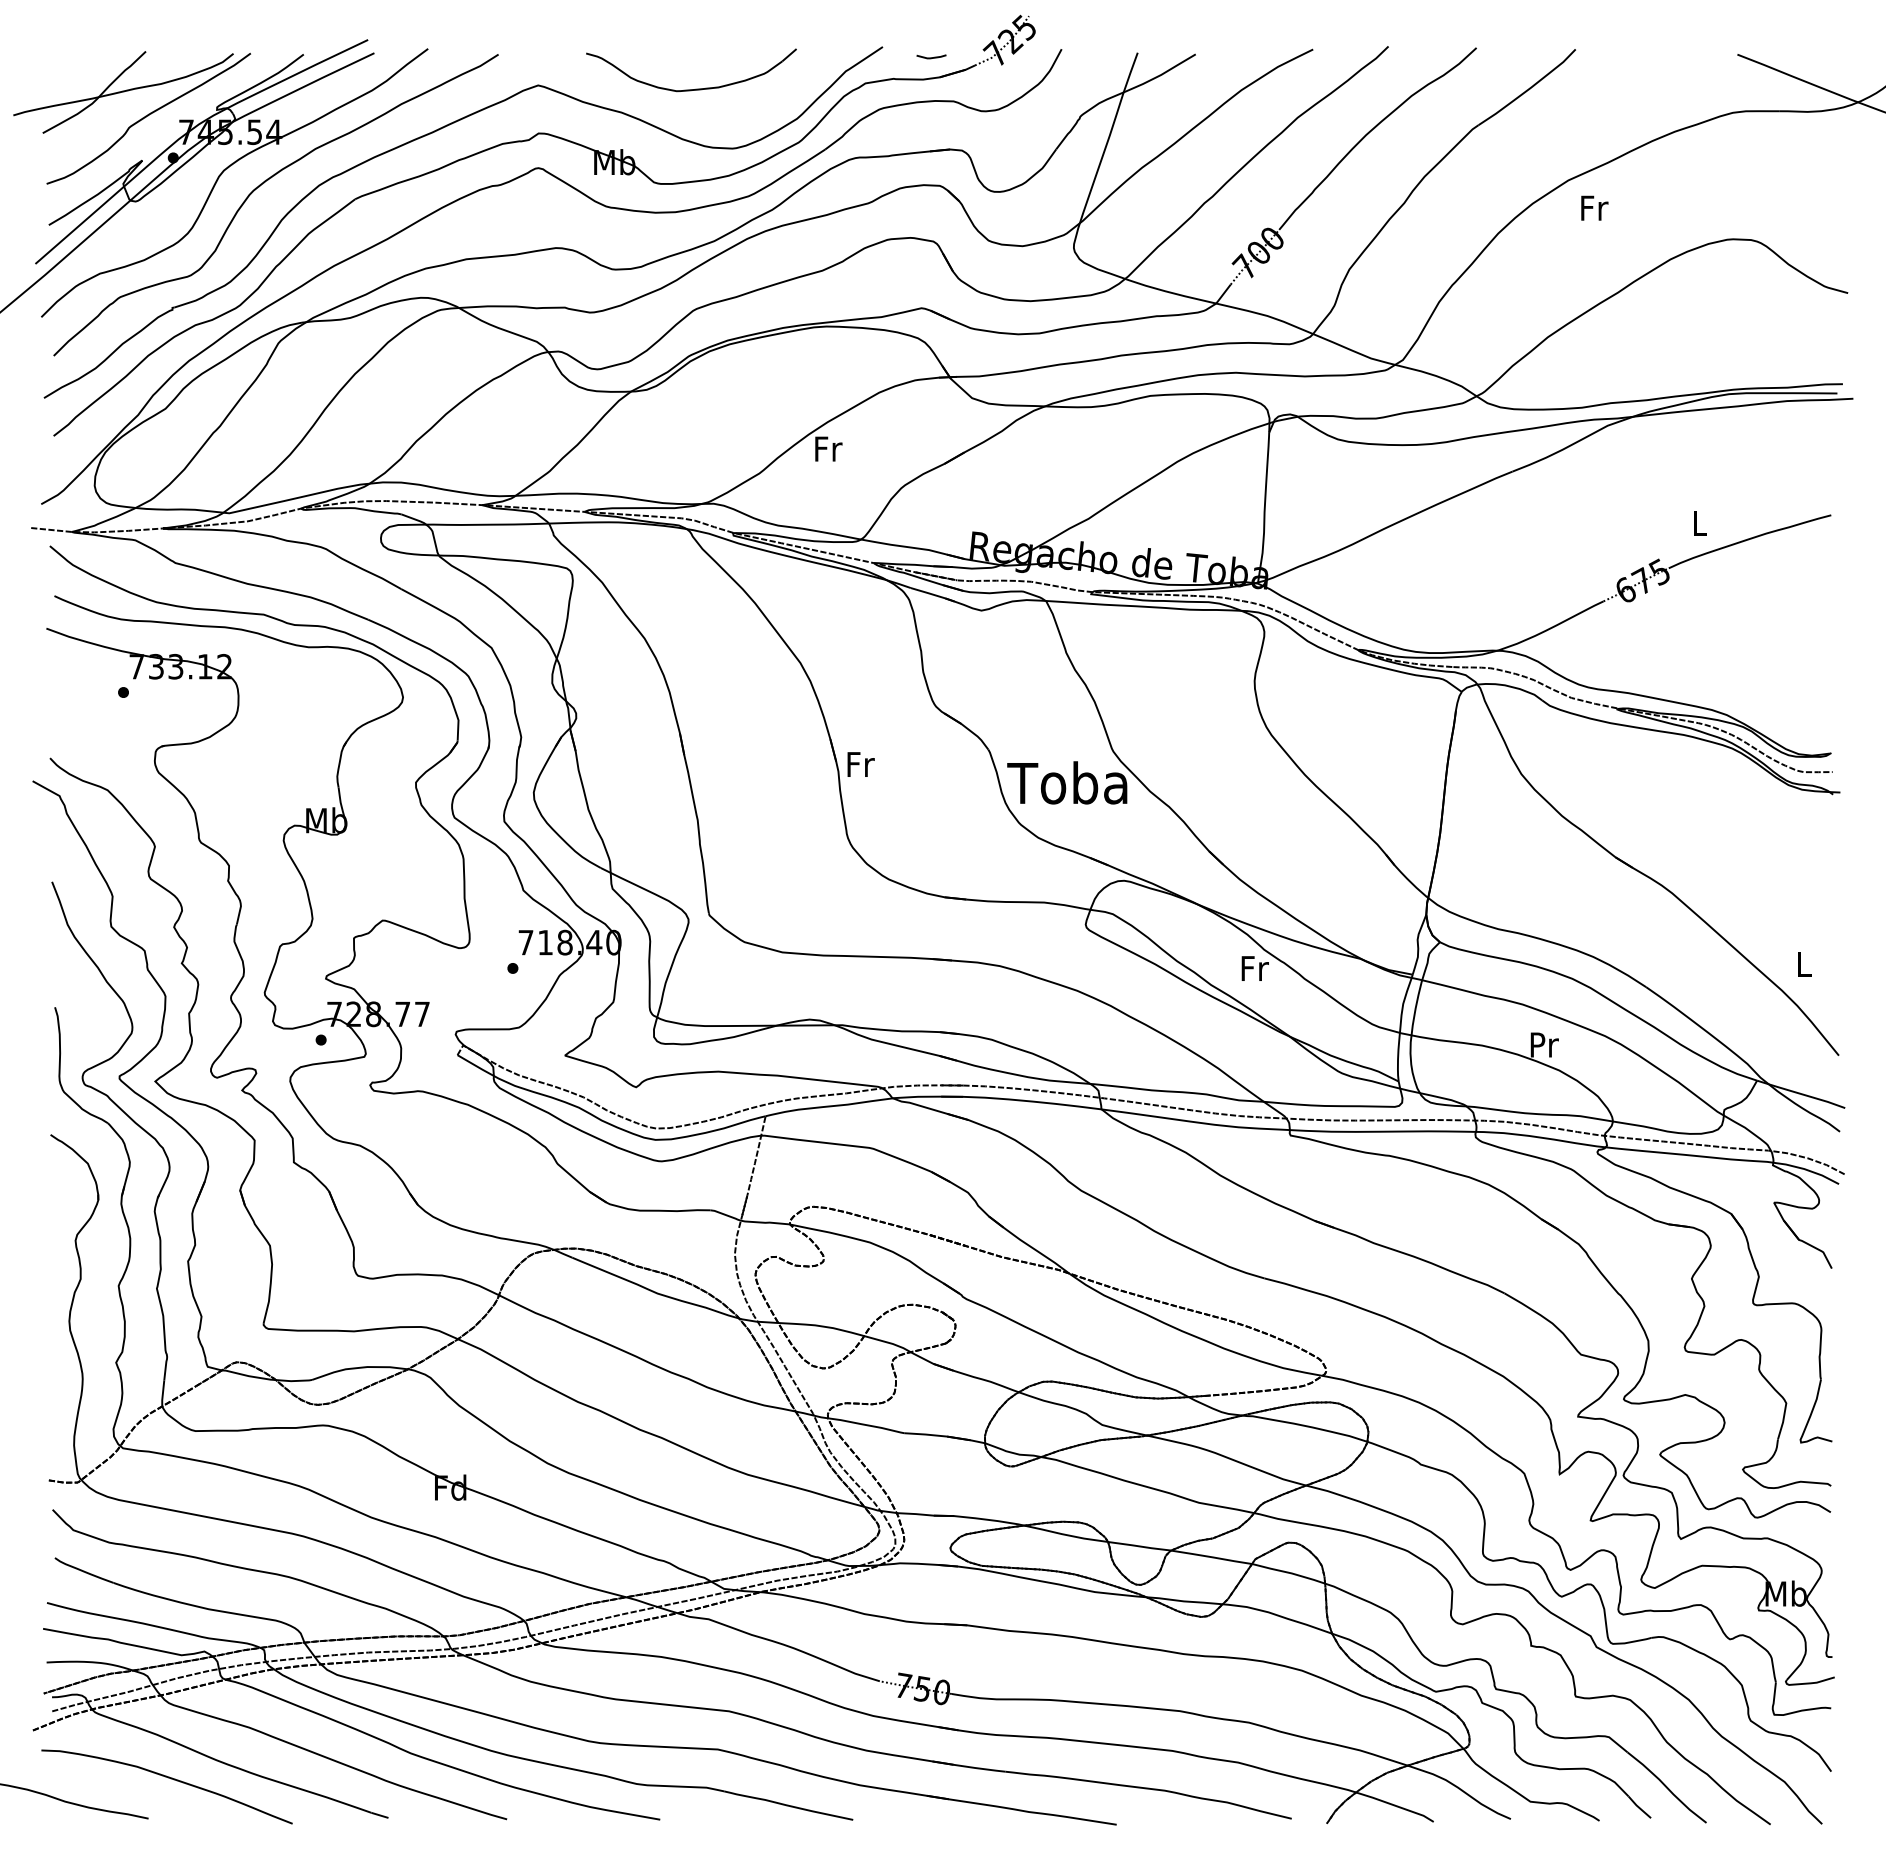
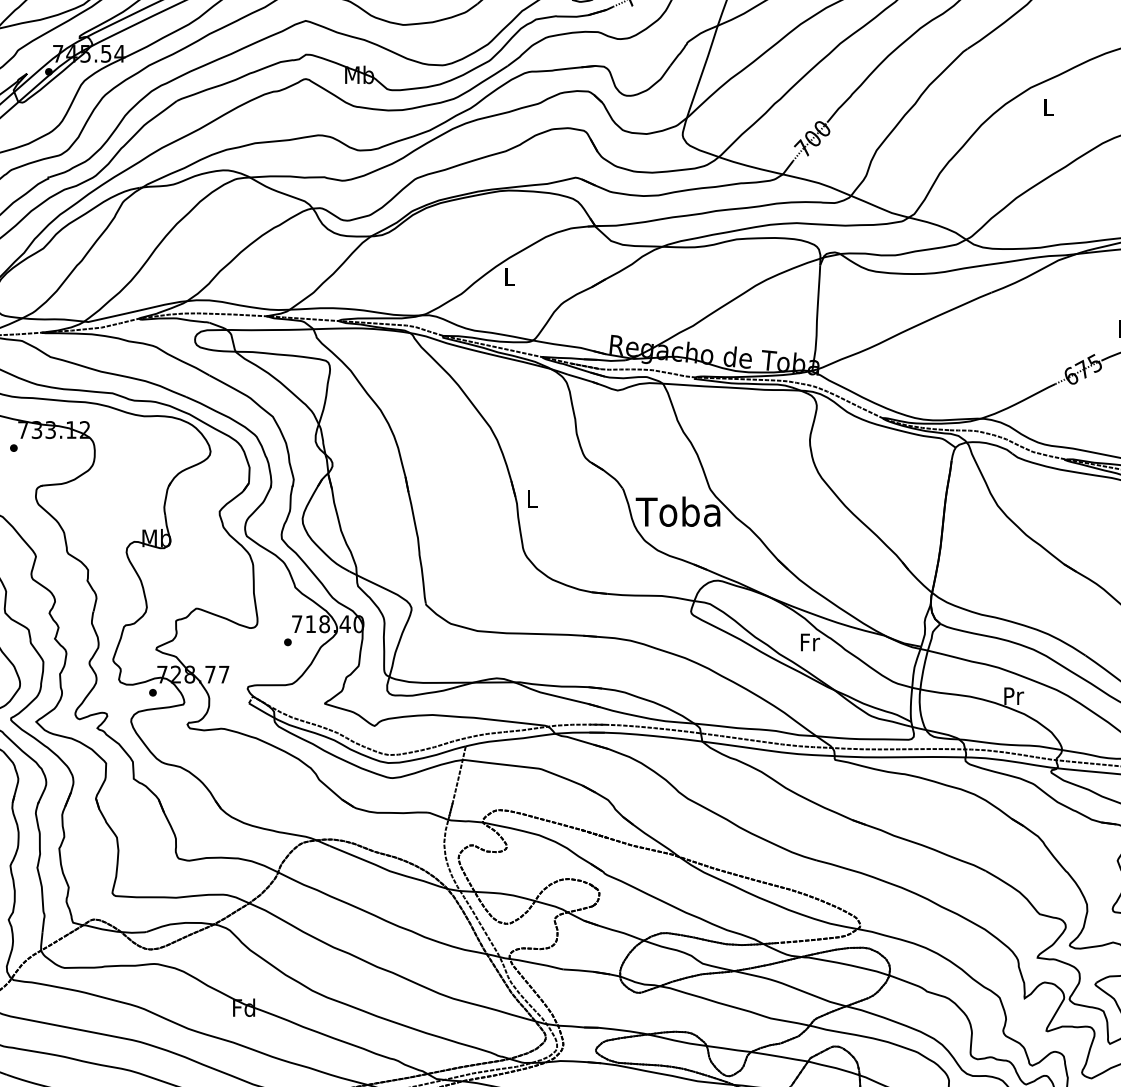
text: (1594, 207) -> (1049, 106), Fr -> L
text: (828, 448) -> (510, 276), Fr -> L
text: (860, 764) -> (532, 498), Fr -> L

